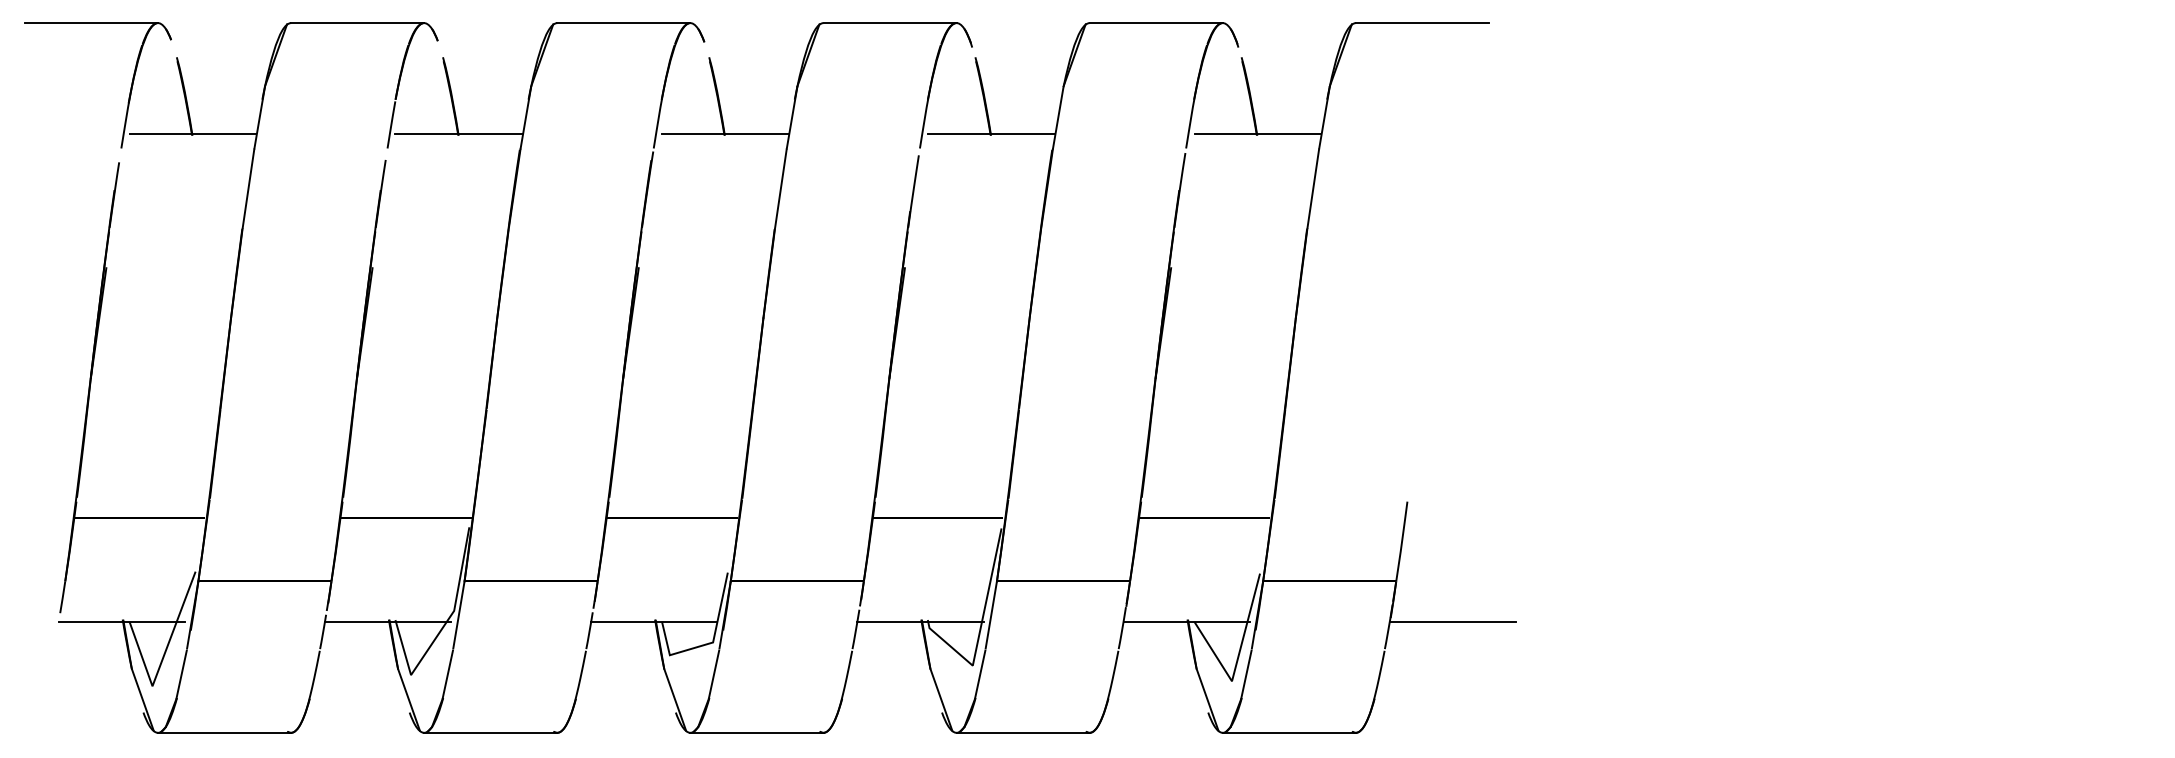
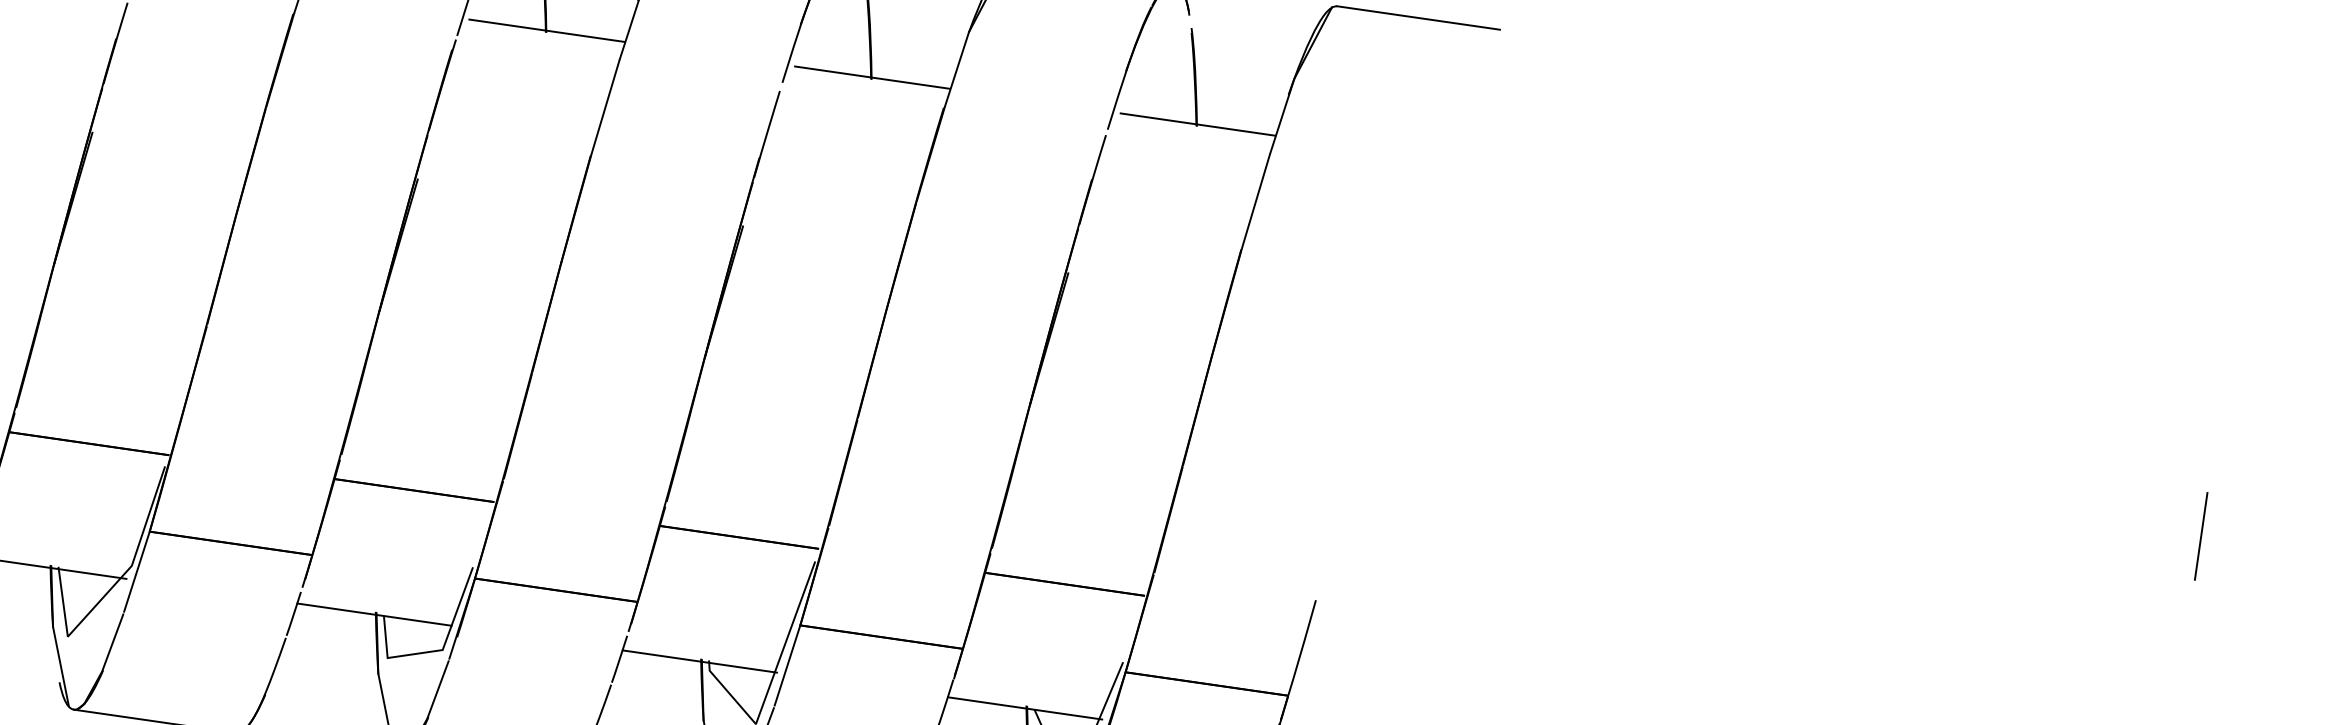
line: (2109, 347) -> (2201, 535), added

